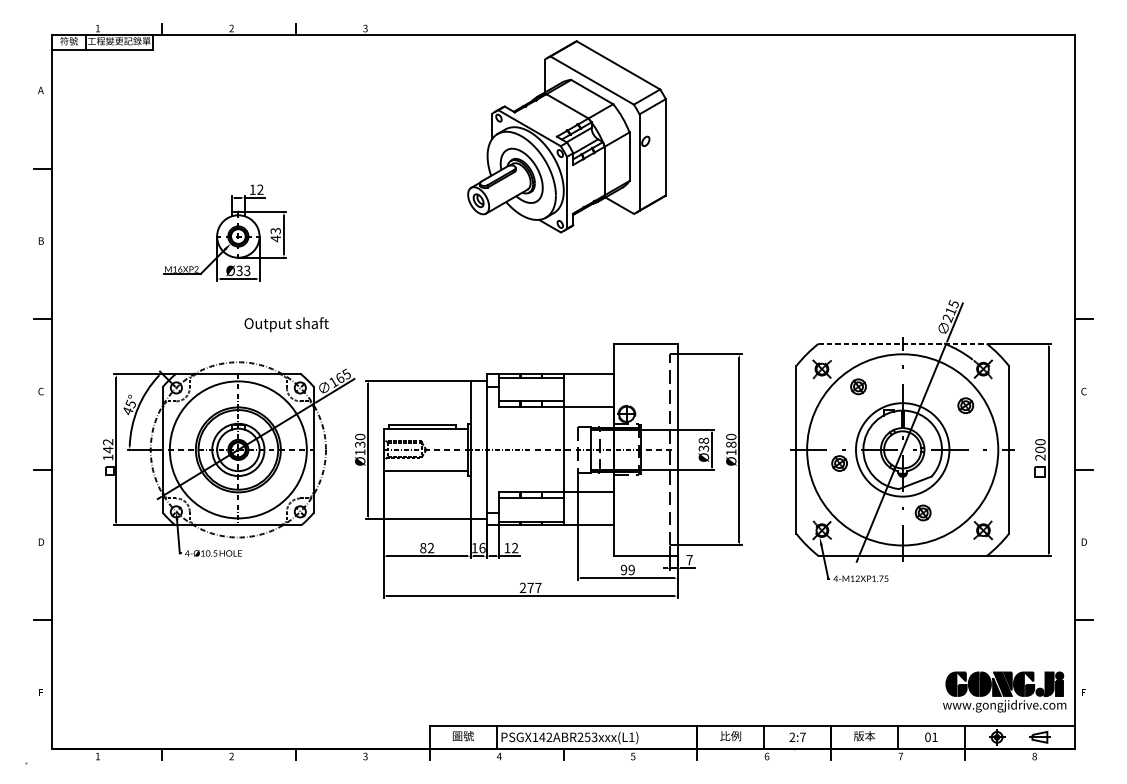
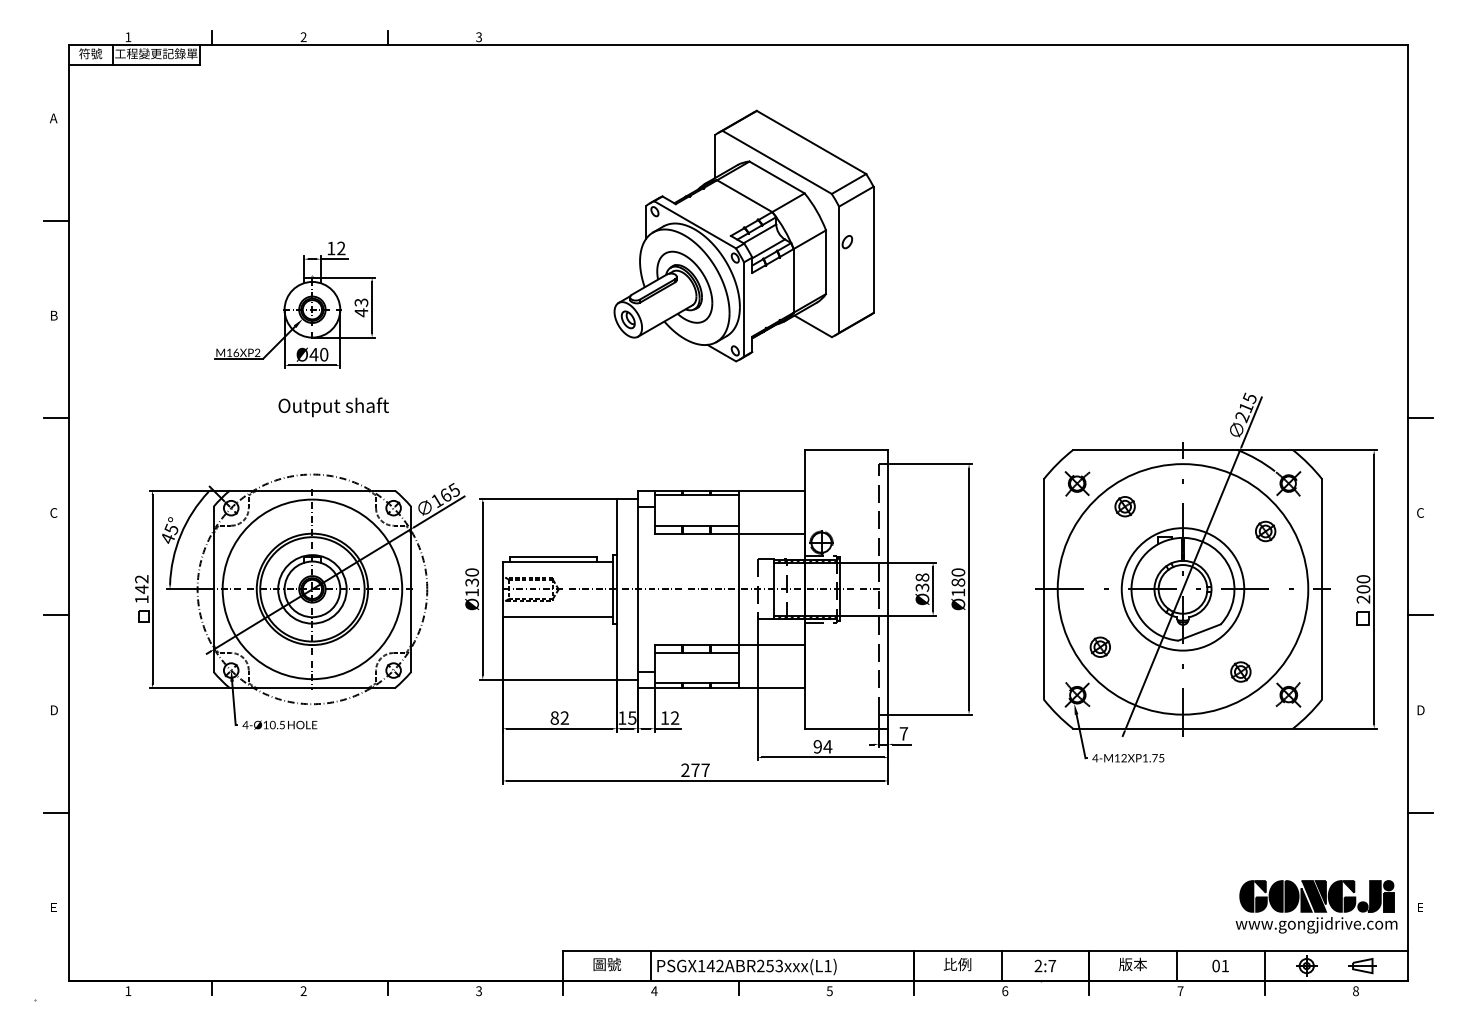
part: (566, 136) -> (743, 235), moved
text: (242, 270) -> (318, 354), Ø33 -> Ø40
text: (286, 324) -> (333, 407), moved
line: (903, 343) -> (1183, 450), dashed -> solid
part: (838, 462) -> (1099, 646), moved
part: (922, 512) -> (1240, 671), moved
text: (482, 547) -> (632, 717), 16 -> 15
text: (631, 569) -> (827, 746), 99 -> 94

